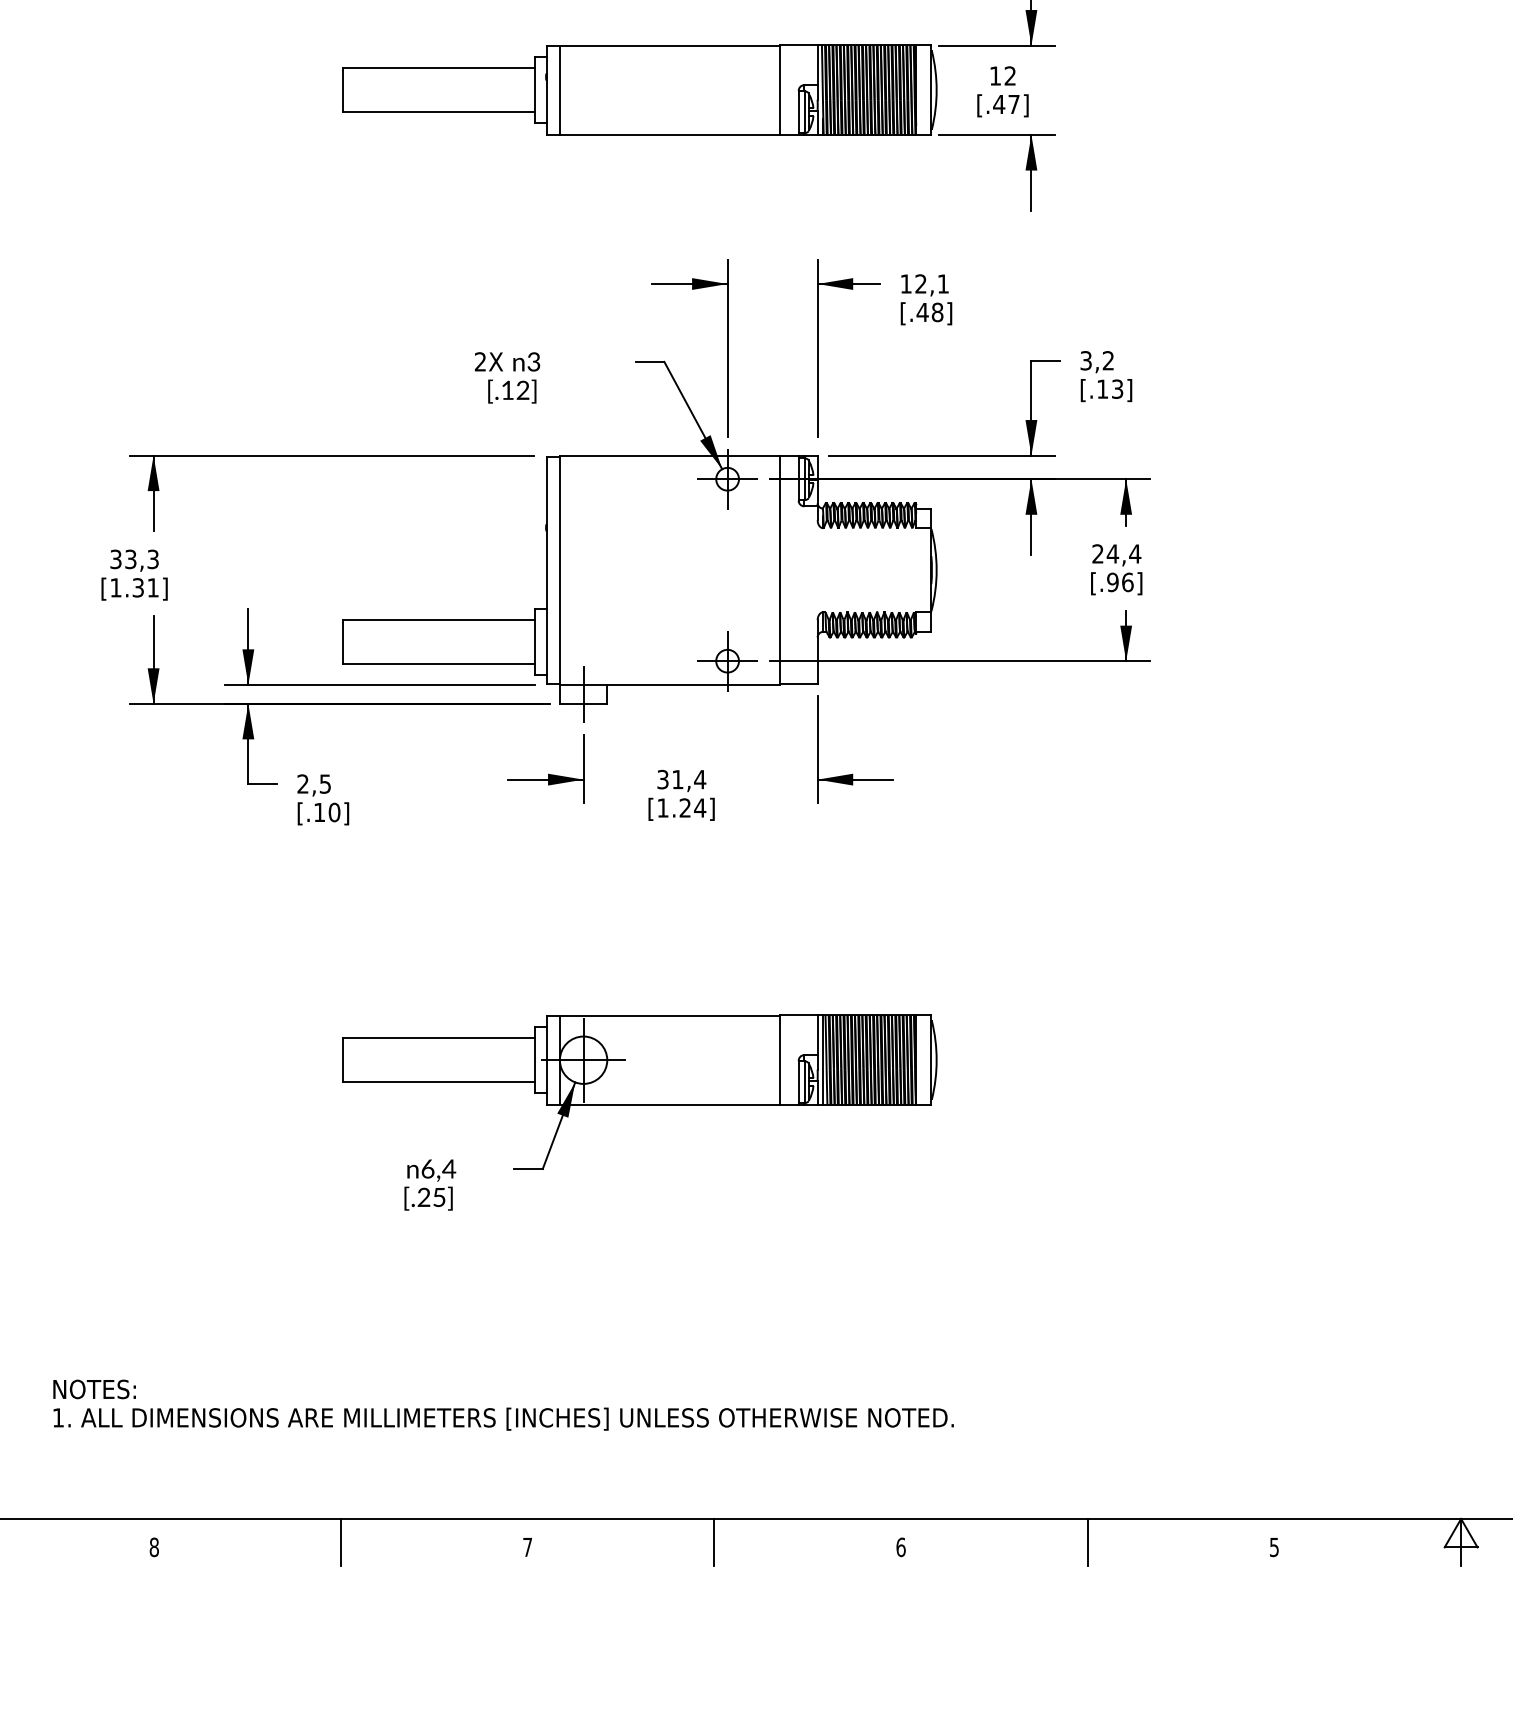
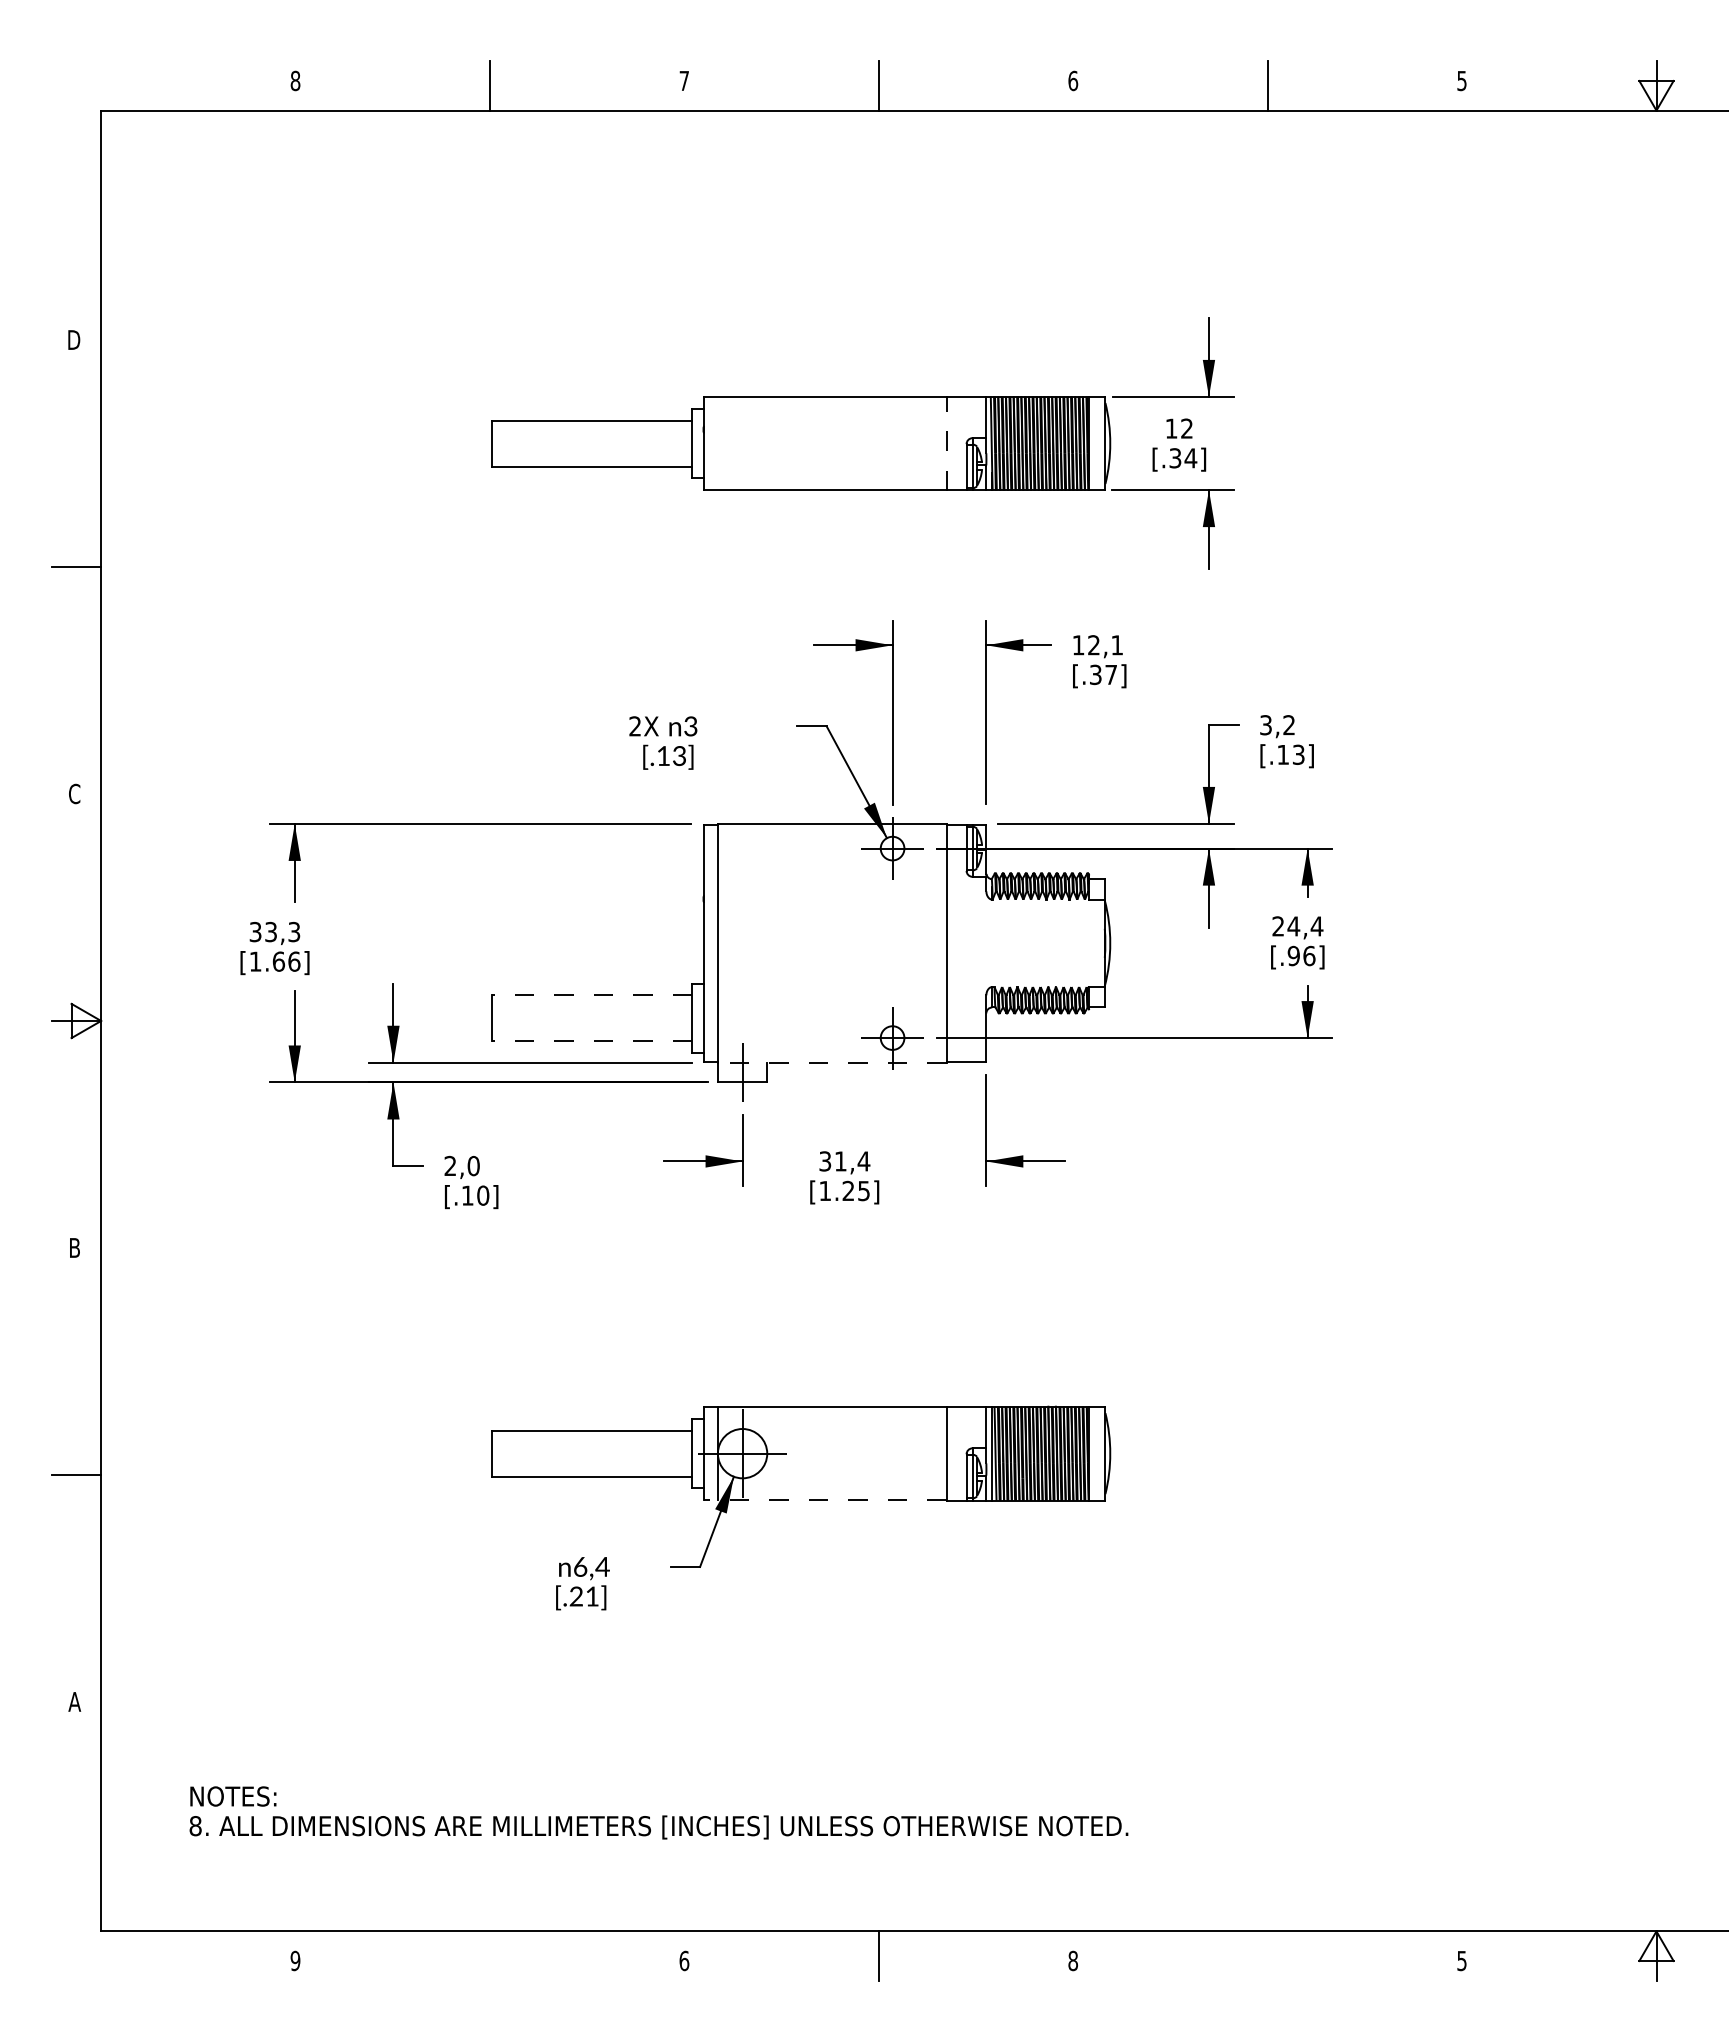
line: (559, 90) -> (717, 443), removed
line: (779, 90) -> (946, 443), solid -> dashed
text: (1006, 104) -> (1183, 458), [.47] -> [.34]
text: (930, 312) -> (1103, 674), [.48] -> [.37]
text: (523, 392) -> (679, 758), [.12] -> [.13]
text: (145, 587) -> (286, 961), [1.31] -> [1.66]
line: (438, 620) -> (591, 995), solid -> dashed
line: (438, 664) -> (591, 1041), solid -> dashed
line: (668, 684) -> (831, 1062), solid -> dashed
text: (325, 783) -> (473, 1165), 2,5 -> 2,0
text: (699, 808) -> (863, 1191), [1.24] -> [1.25]
line: (662, 1105) -> (824, 1500), solid -> dashed
text: (439, 1197) -> (592, 1596), [.25] -> [.21]
text: (58, 1418) -> (195, 1826), 1. -> 8.
line: (341, 1542) -> (490, 1955), removed
line: (1087, 1542) -> (1267, 1955), removed
text: (527, 1546) -> (684, 1960), 7 -> 6
text: (901, 1546) -> (1073, 1960), 6 -> 8
text: (154, 1547) -> (295, 1961), 8 -> 9

